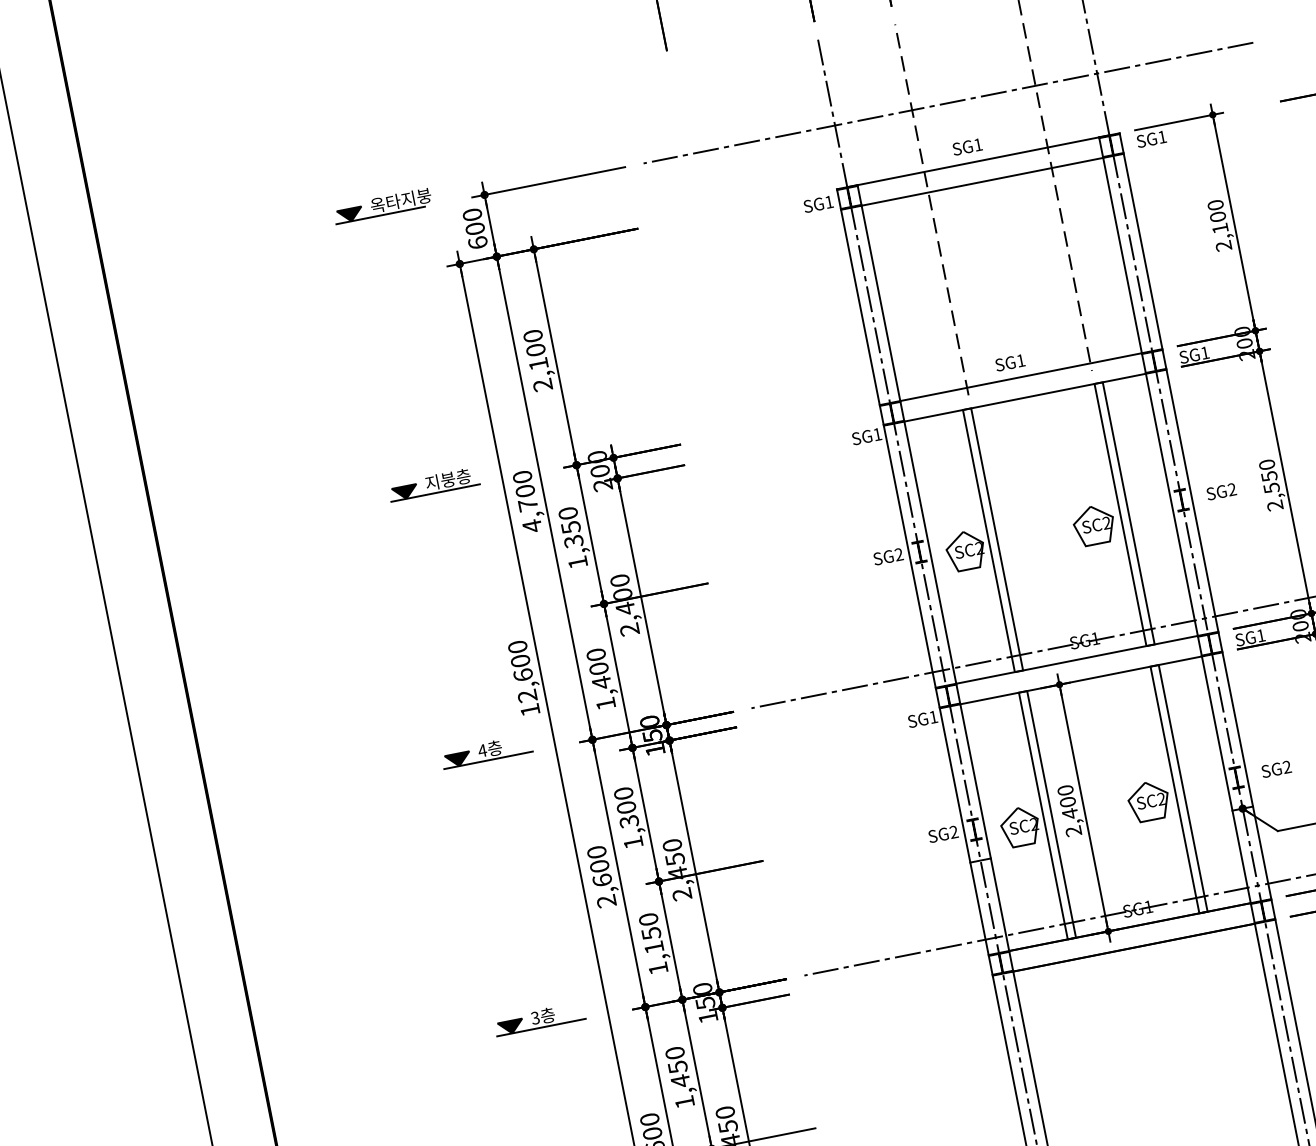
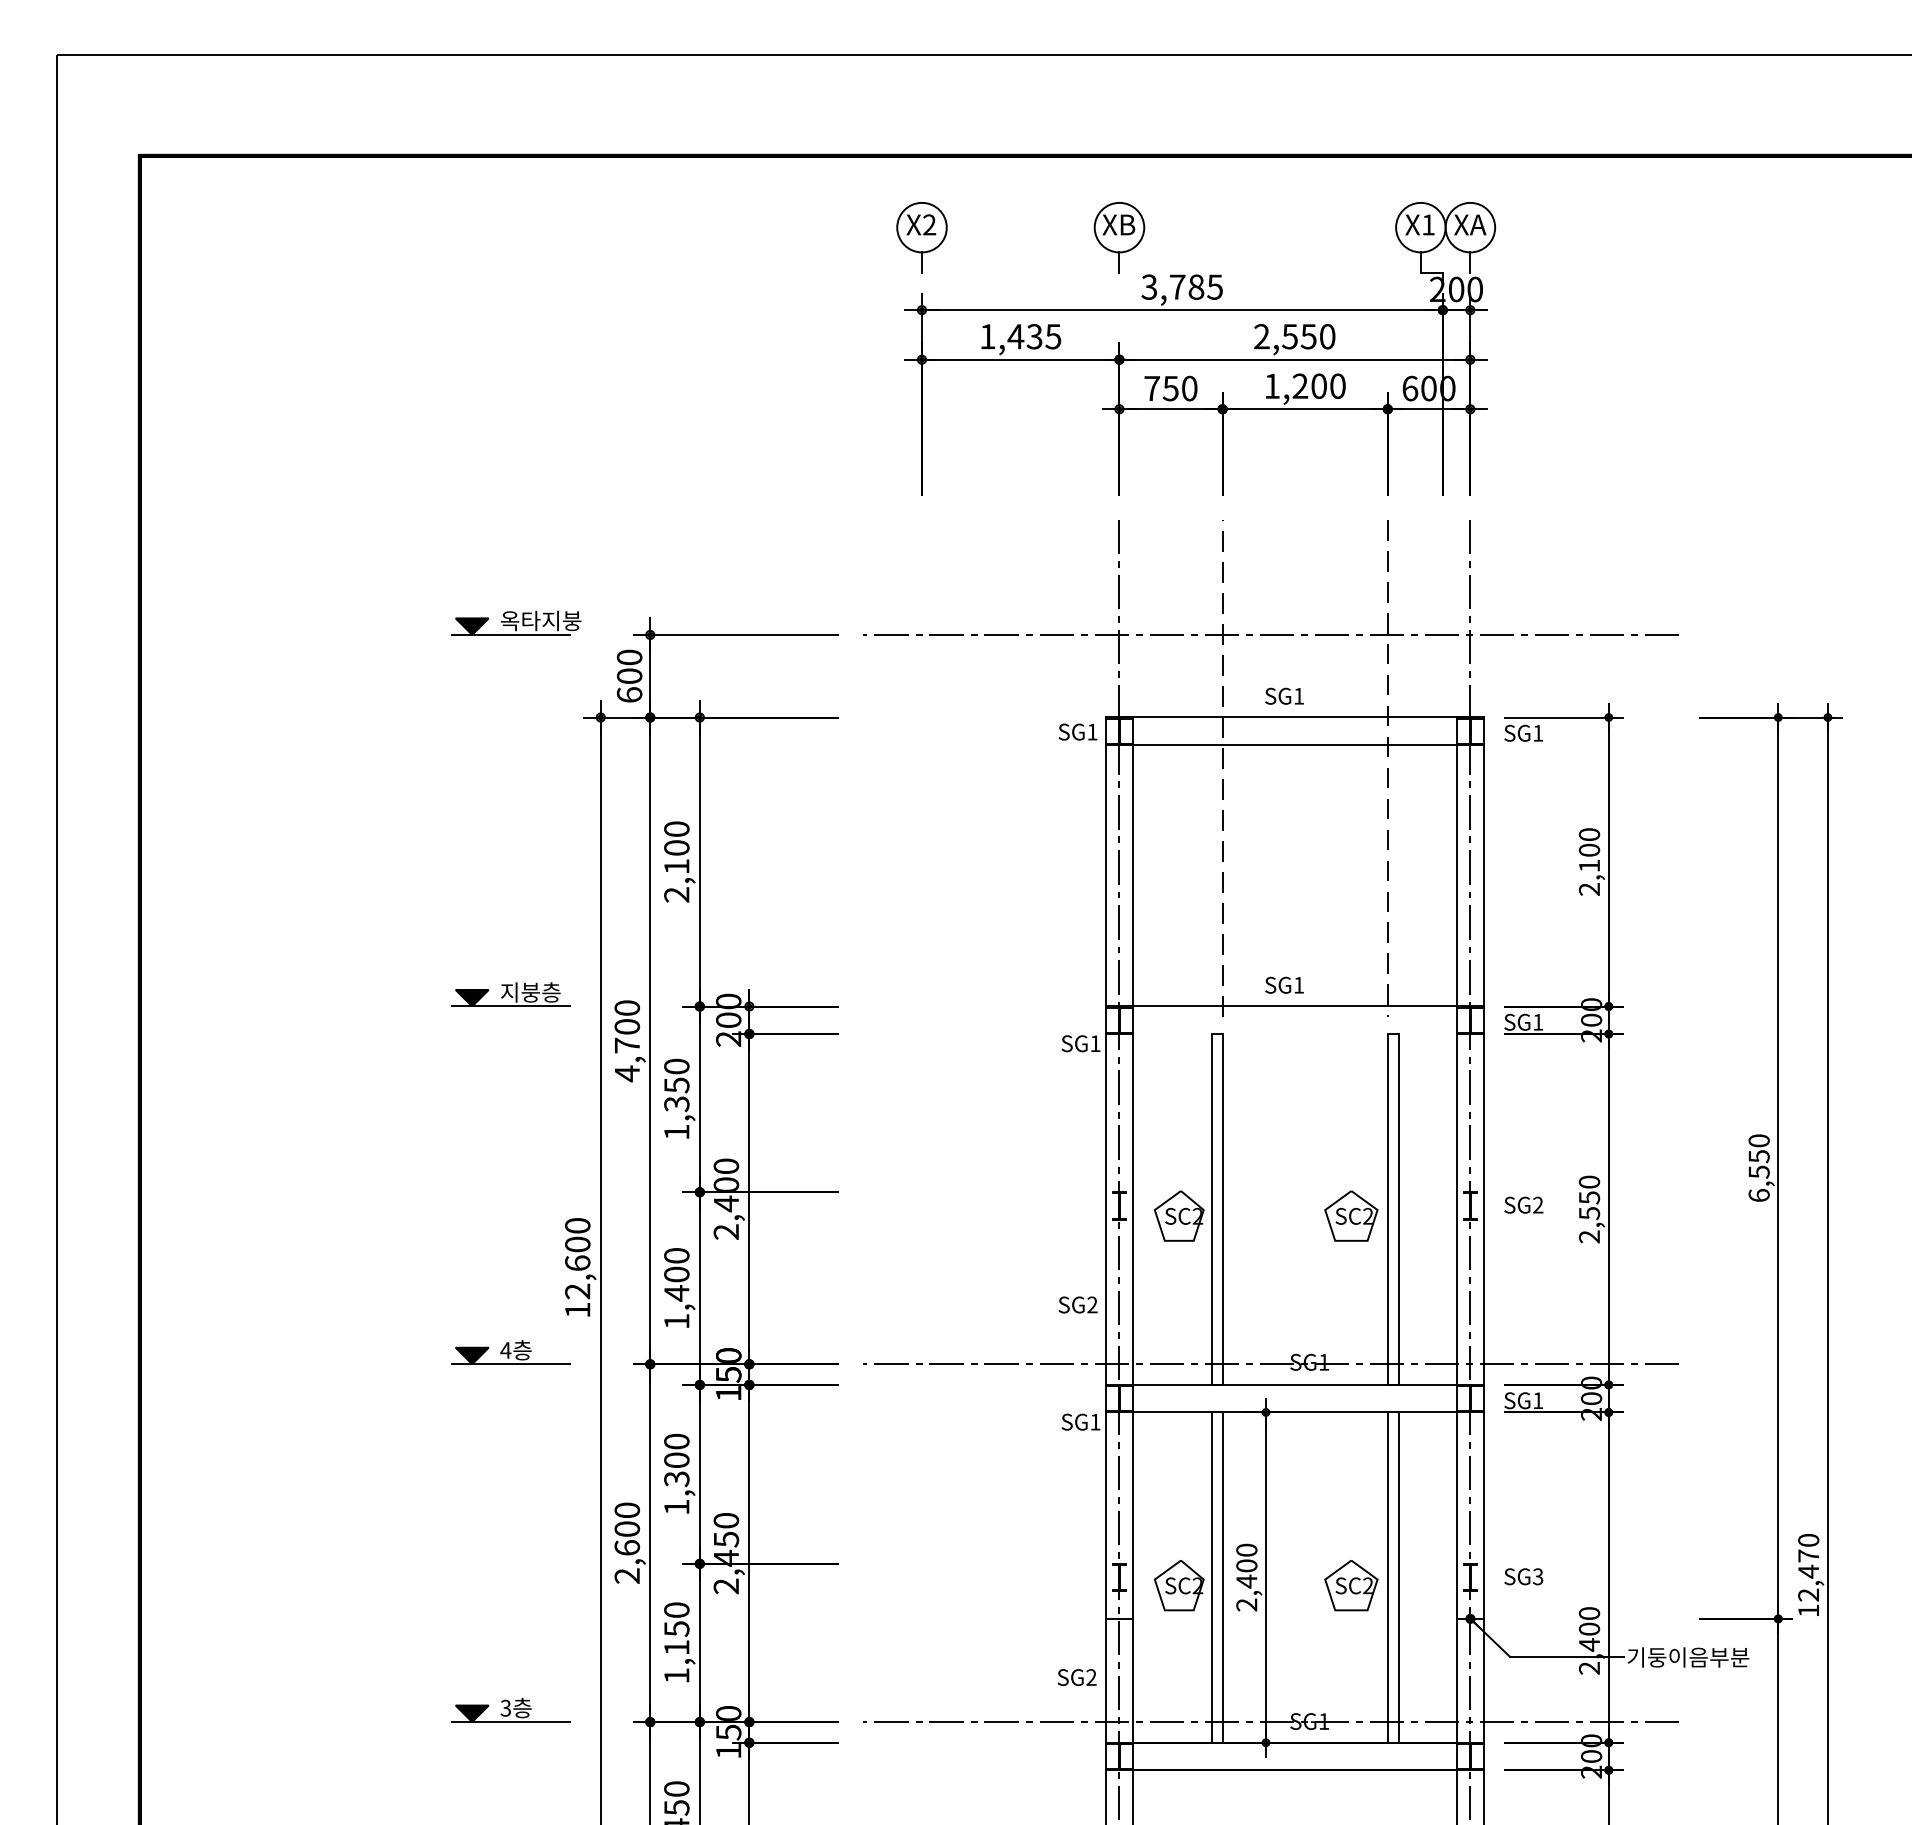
line: (1024, 397) -> (1294, 1033), removed
text: (887, 556) -> (1077, 1304), moved
text: (1287, 766) -> (1538, 1576), SG2 -> SG3
text: (942, 834) -> (1076, 1677), moved

